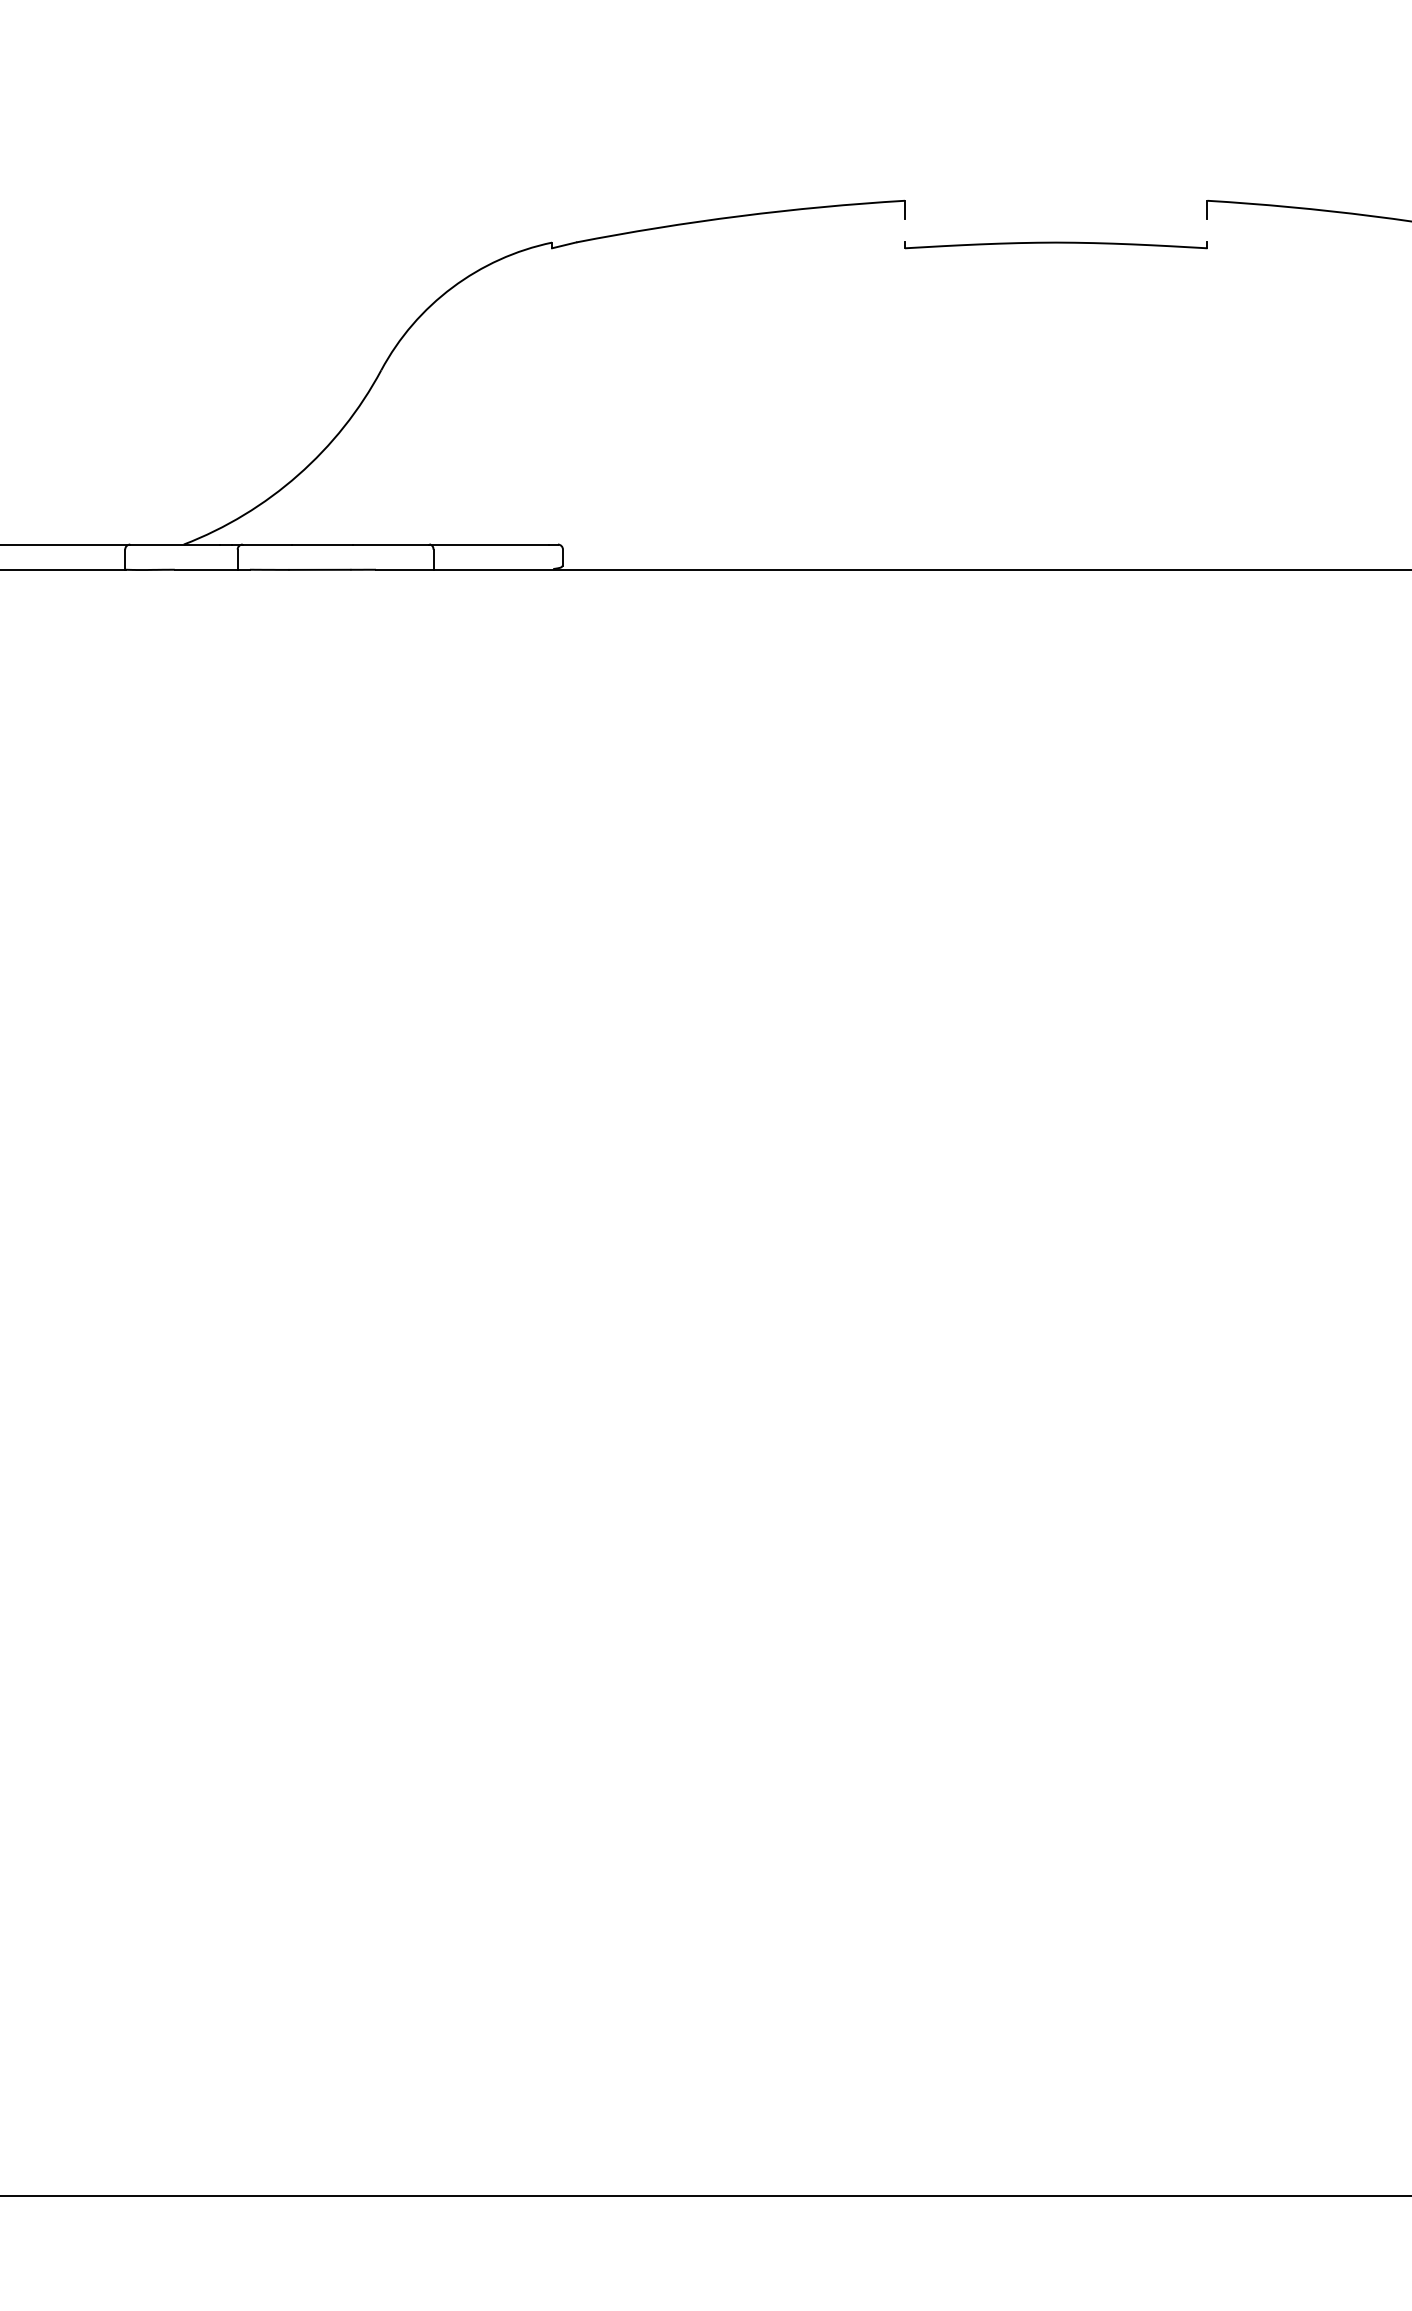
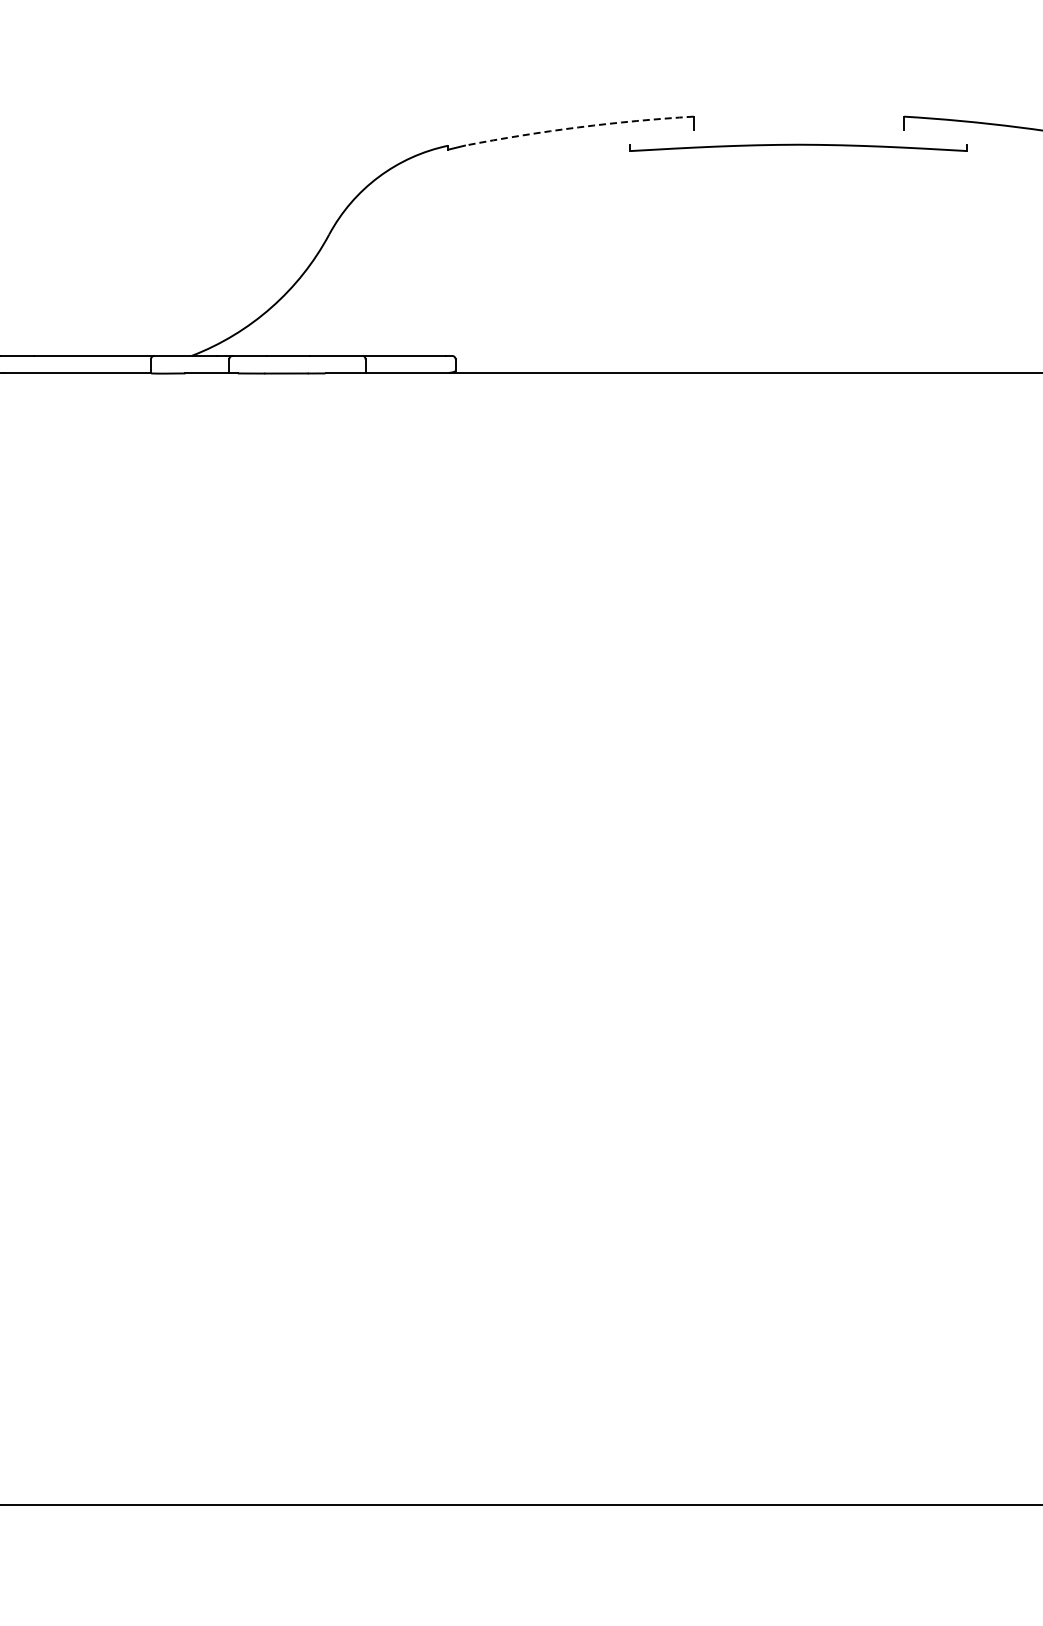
arc: (739, 216) -> (578, 127), solid -> dashed
part: (1055, 245) -> (798, 147), size x1.6

